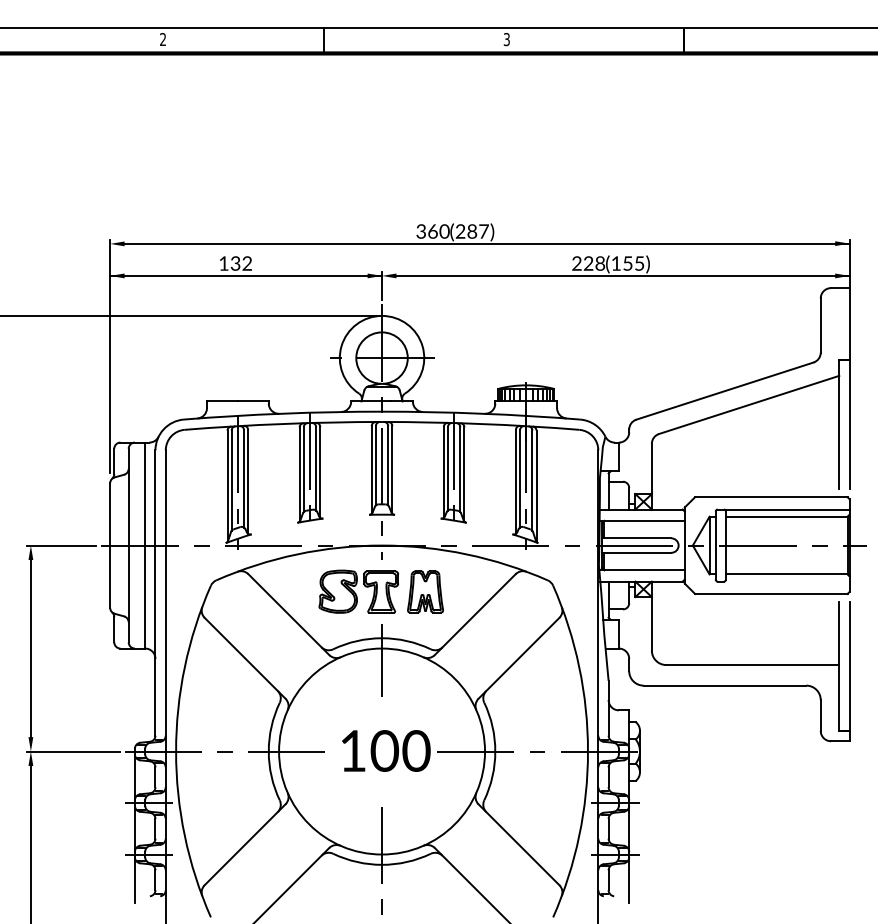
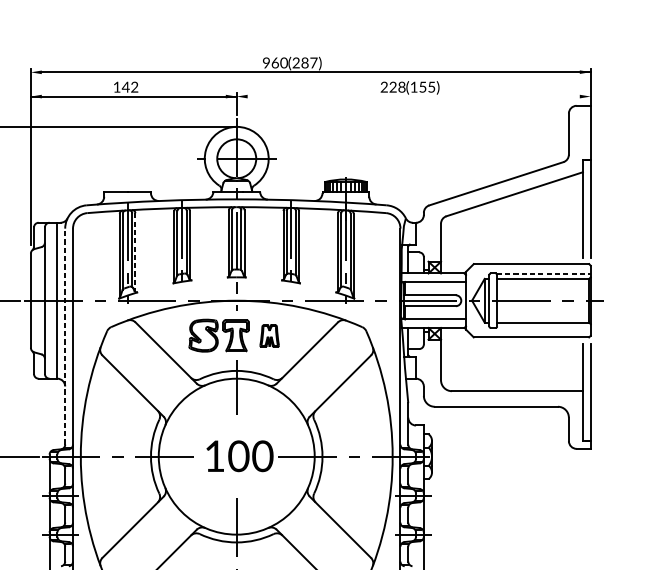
text: (420, 231) -> (265, 62), 360 -> 960
text: (235, 263) -> (125, 87), 132 -> 142
line: (622, 275) -> (418, 96), removed
line: (248, 481) -> (135, 252), solid -> dashed
line: (787, 509) -> (543, 273), solid -> dashed
part: (425, 591) -> (269, 335), size x0.7
line: (155, 593) -> (65, 337), solid -> dashed

